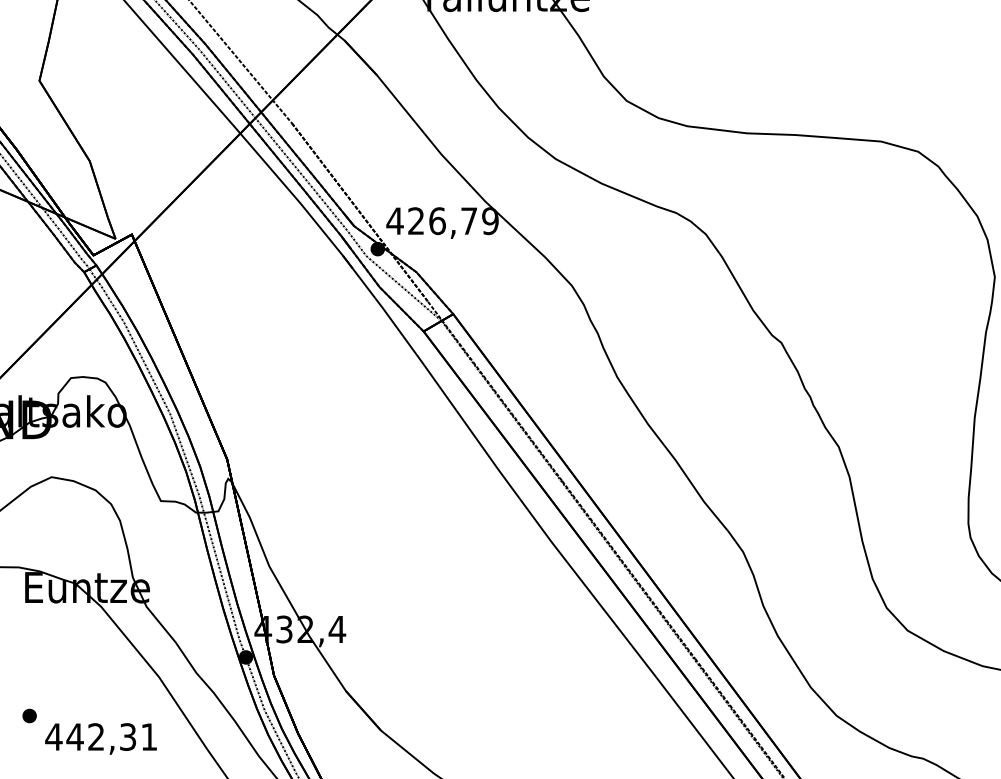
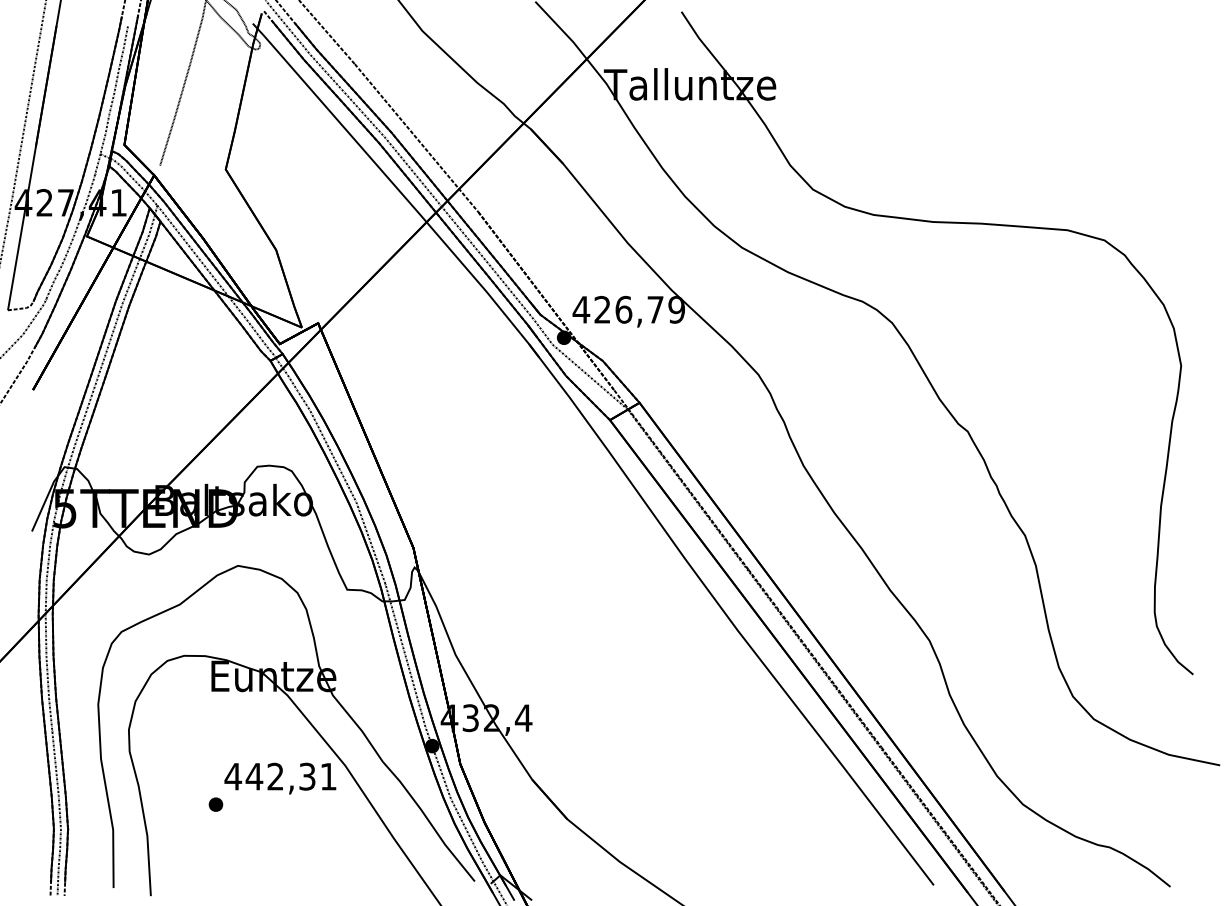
text: (101, 738) -> (280, 778), moved

